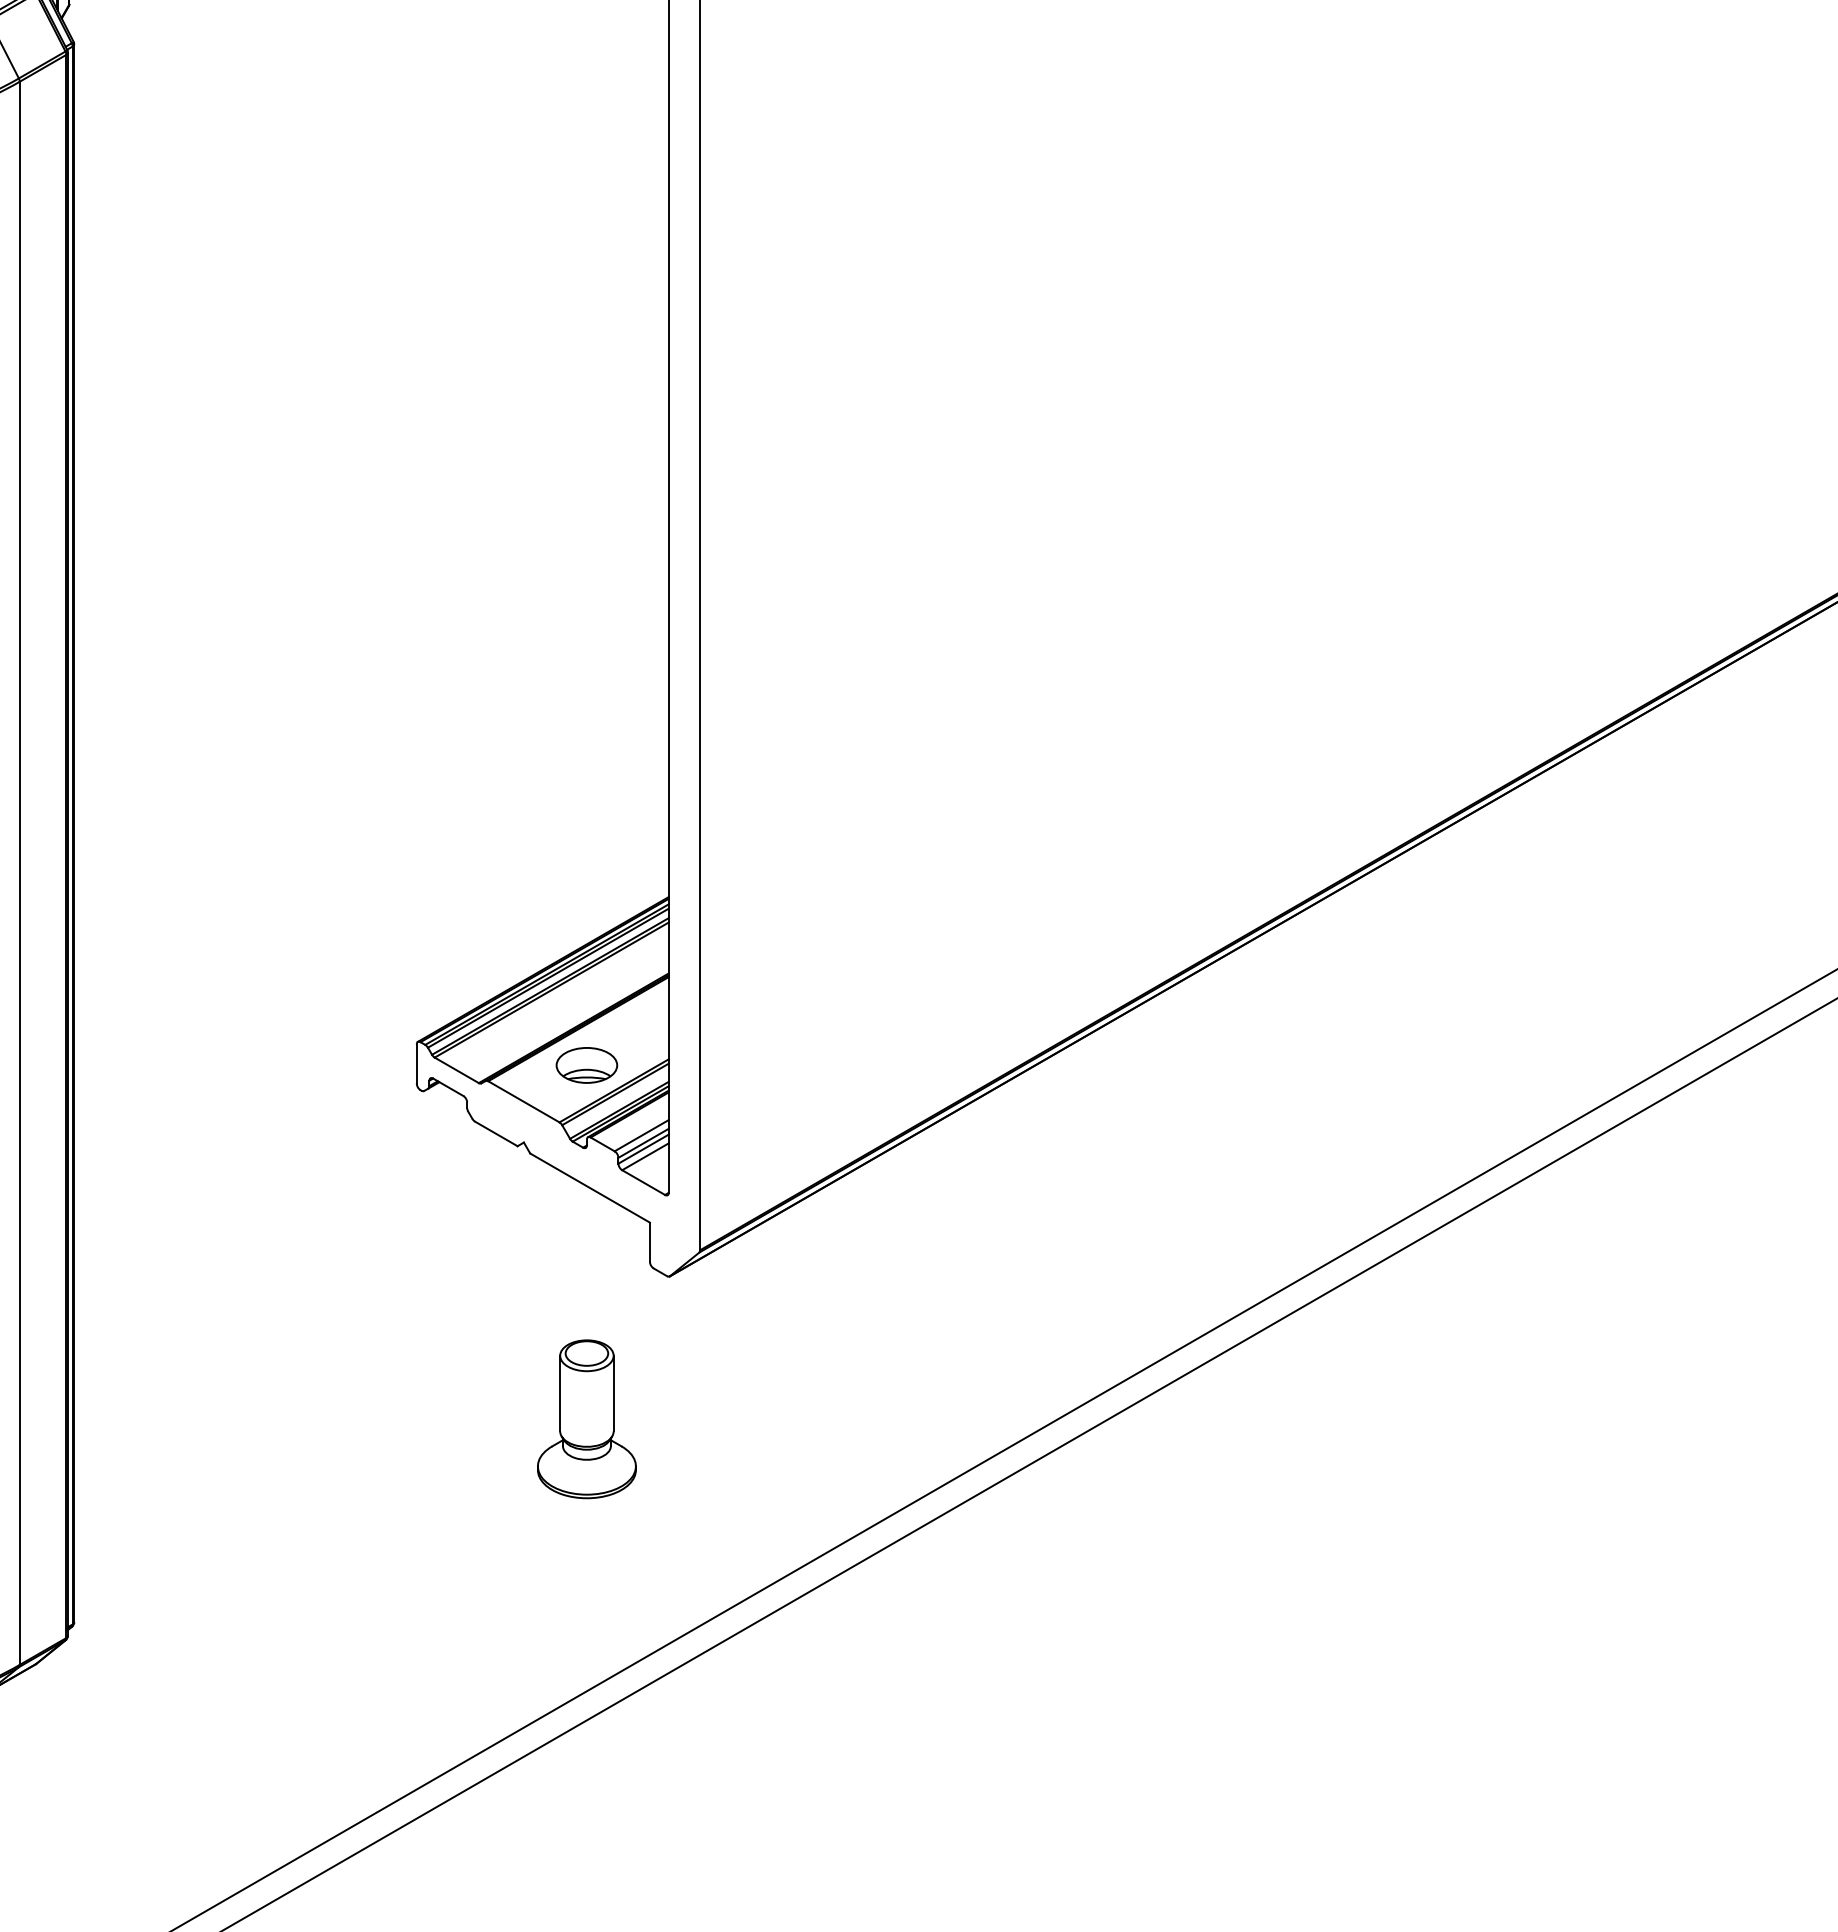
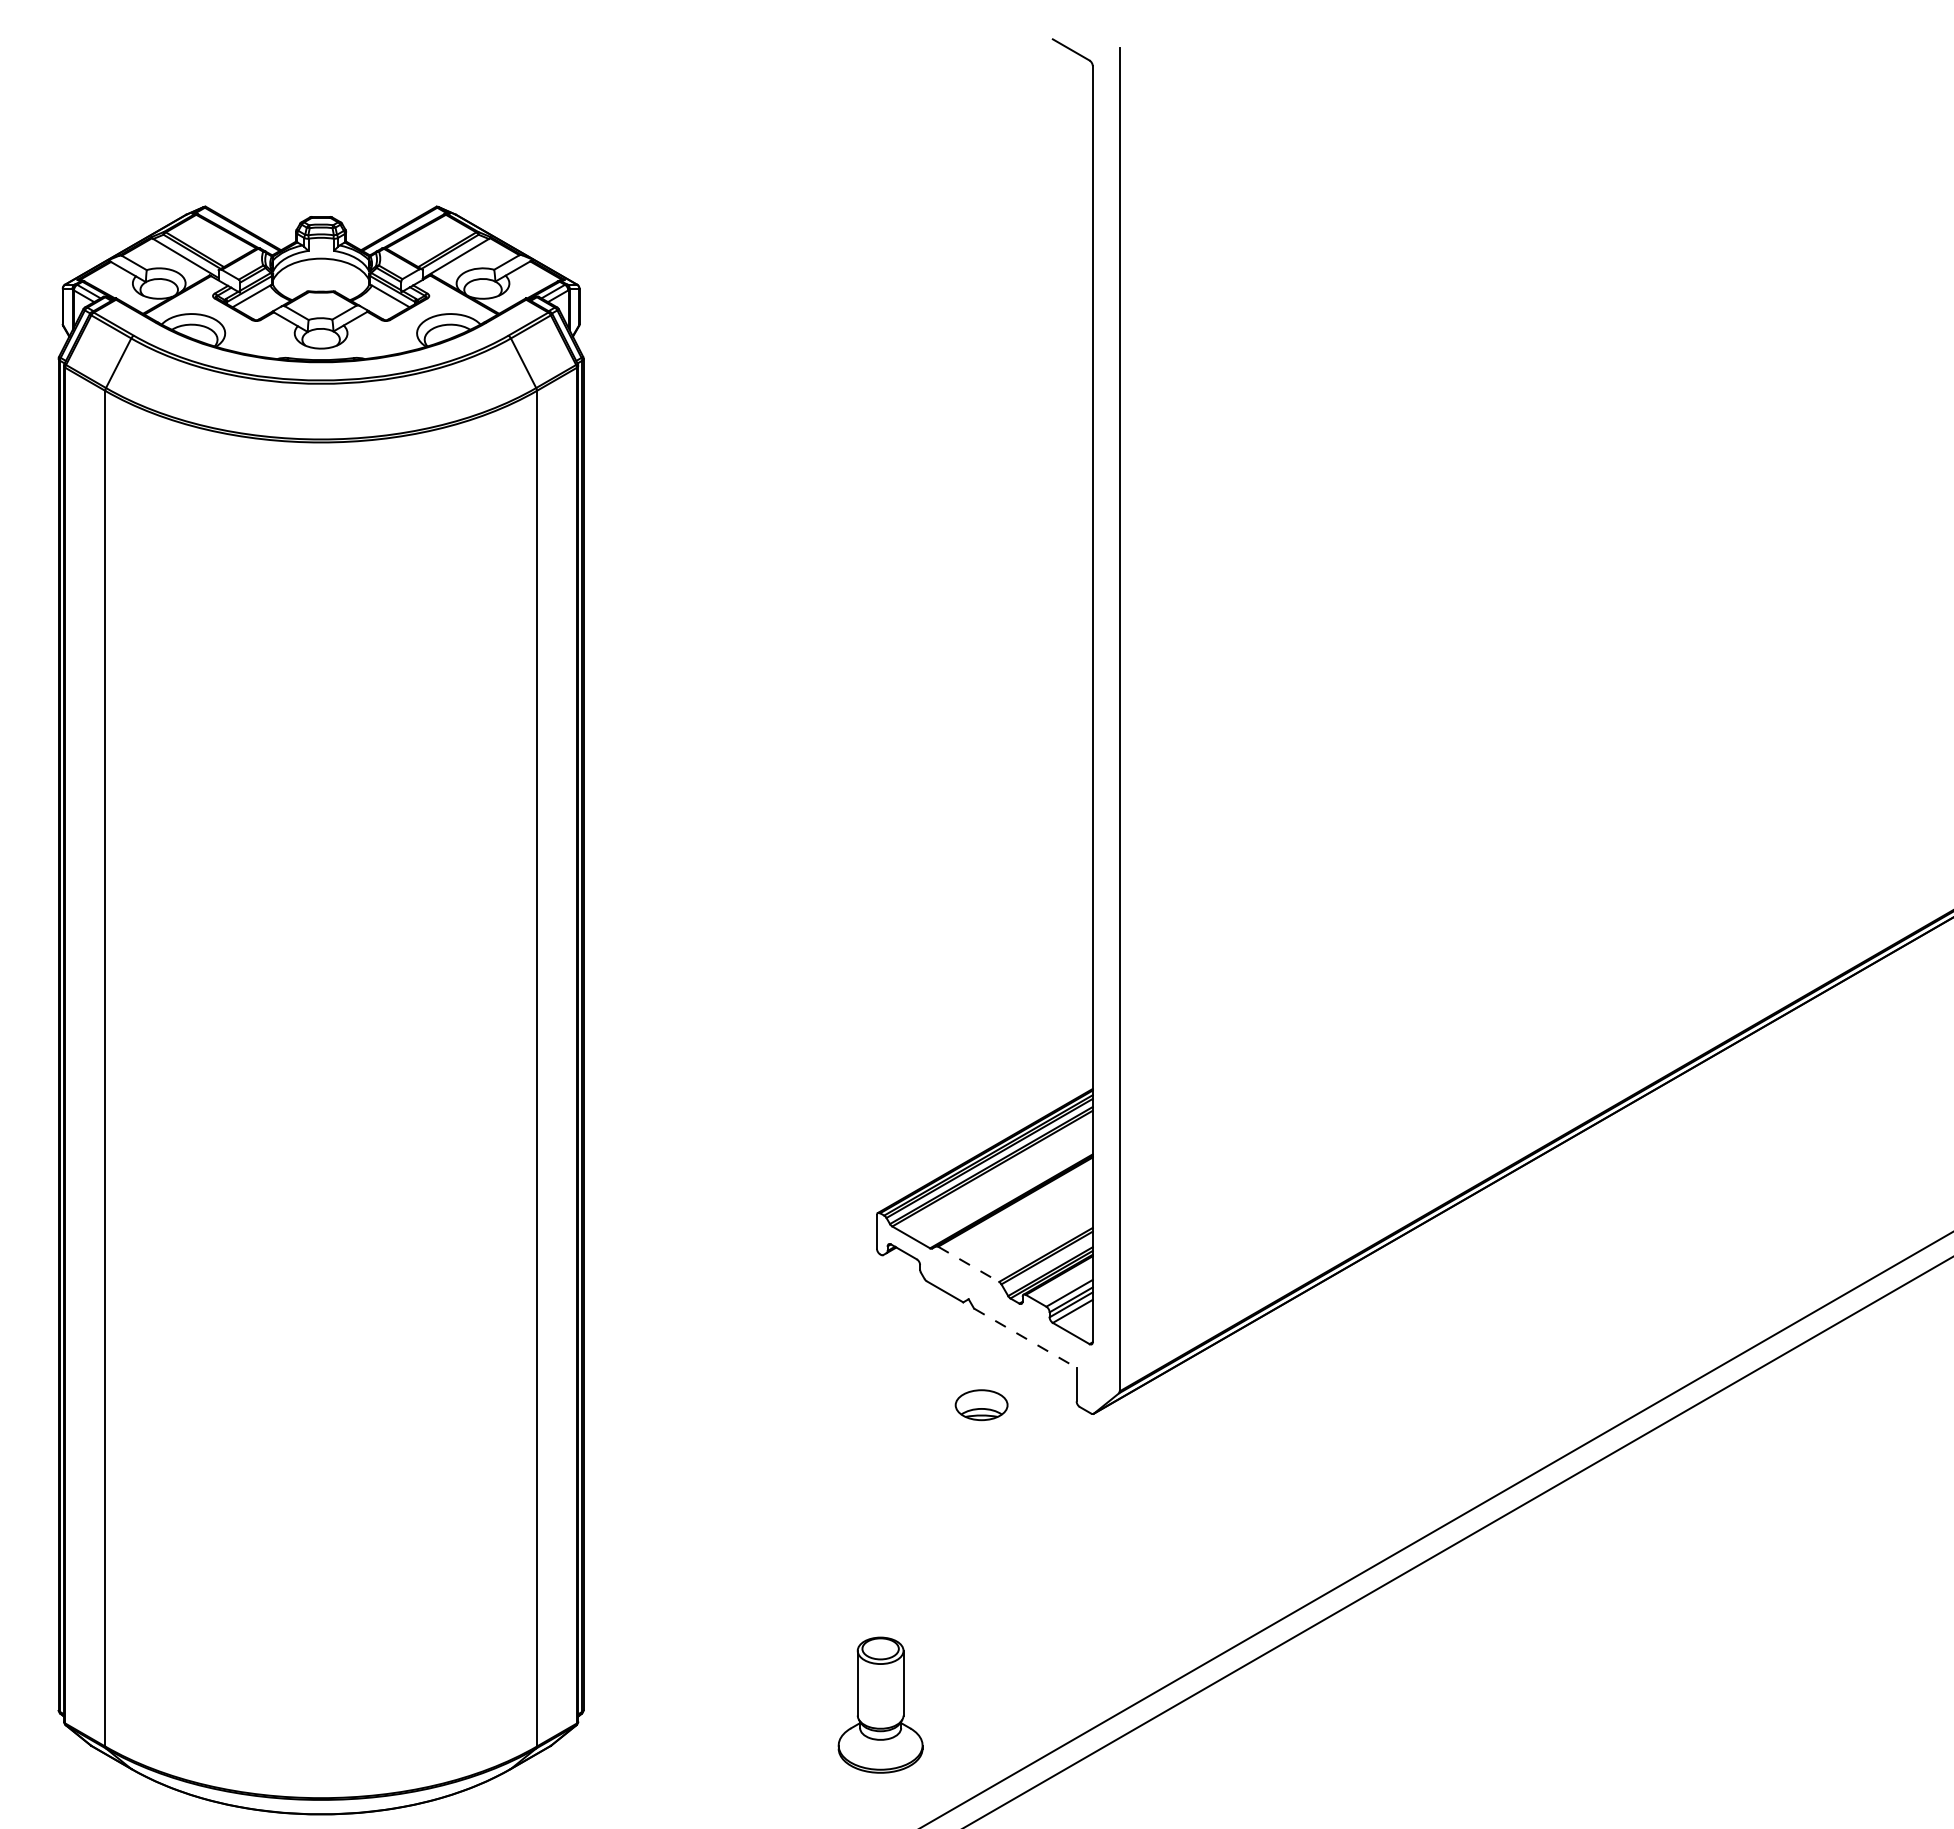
part: (586, 1065) -> (981, 1405), moved
line: (524, 1102) -> (969, 1264), solid -> dashed
line: (590, 1188) -> (1025, 1338), solid -> dashed
part: (586, 1418) -> (880, 1704), moved

